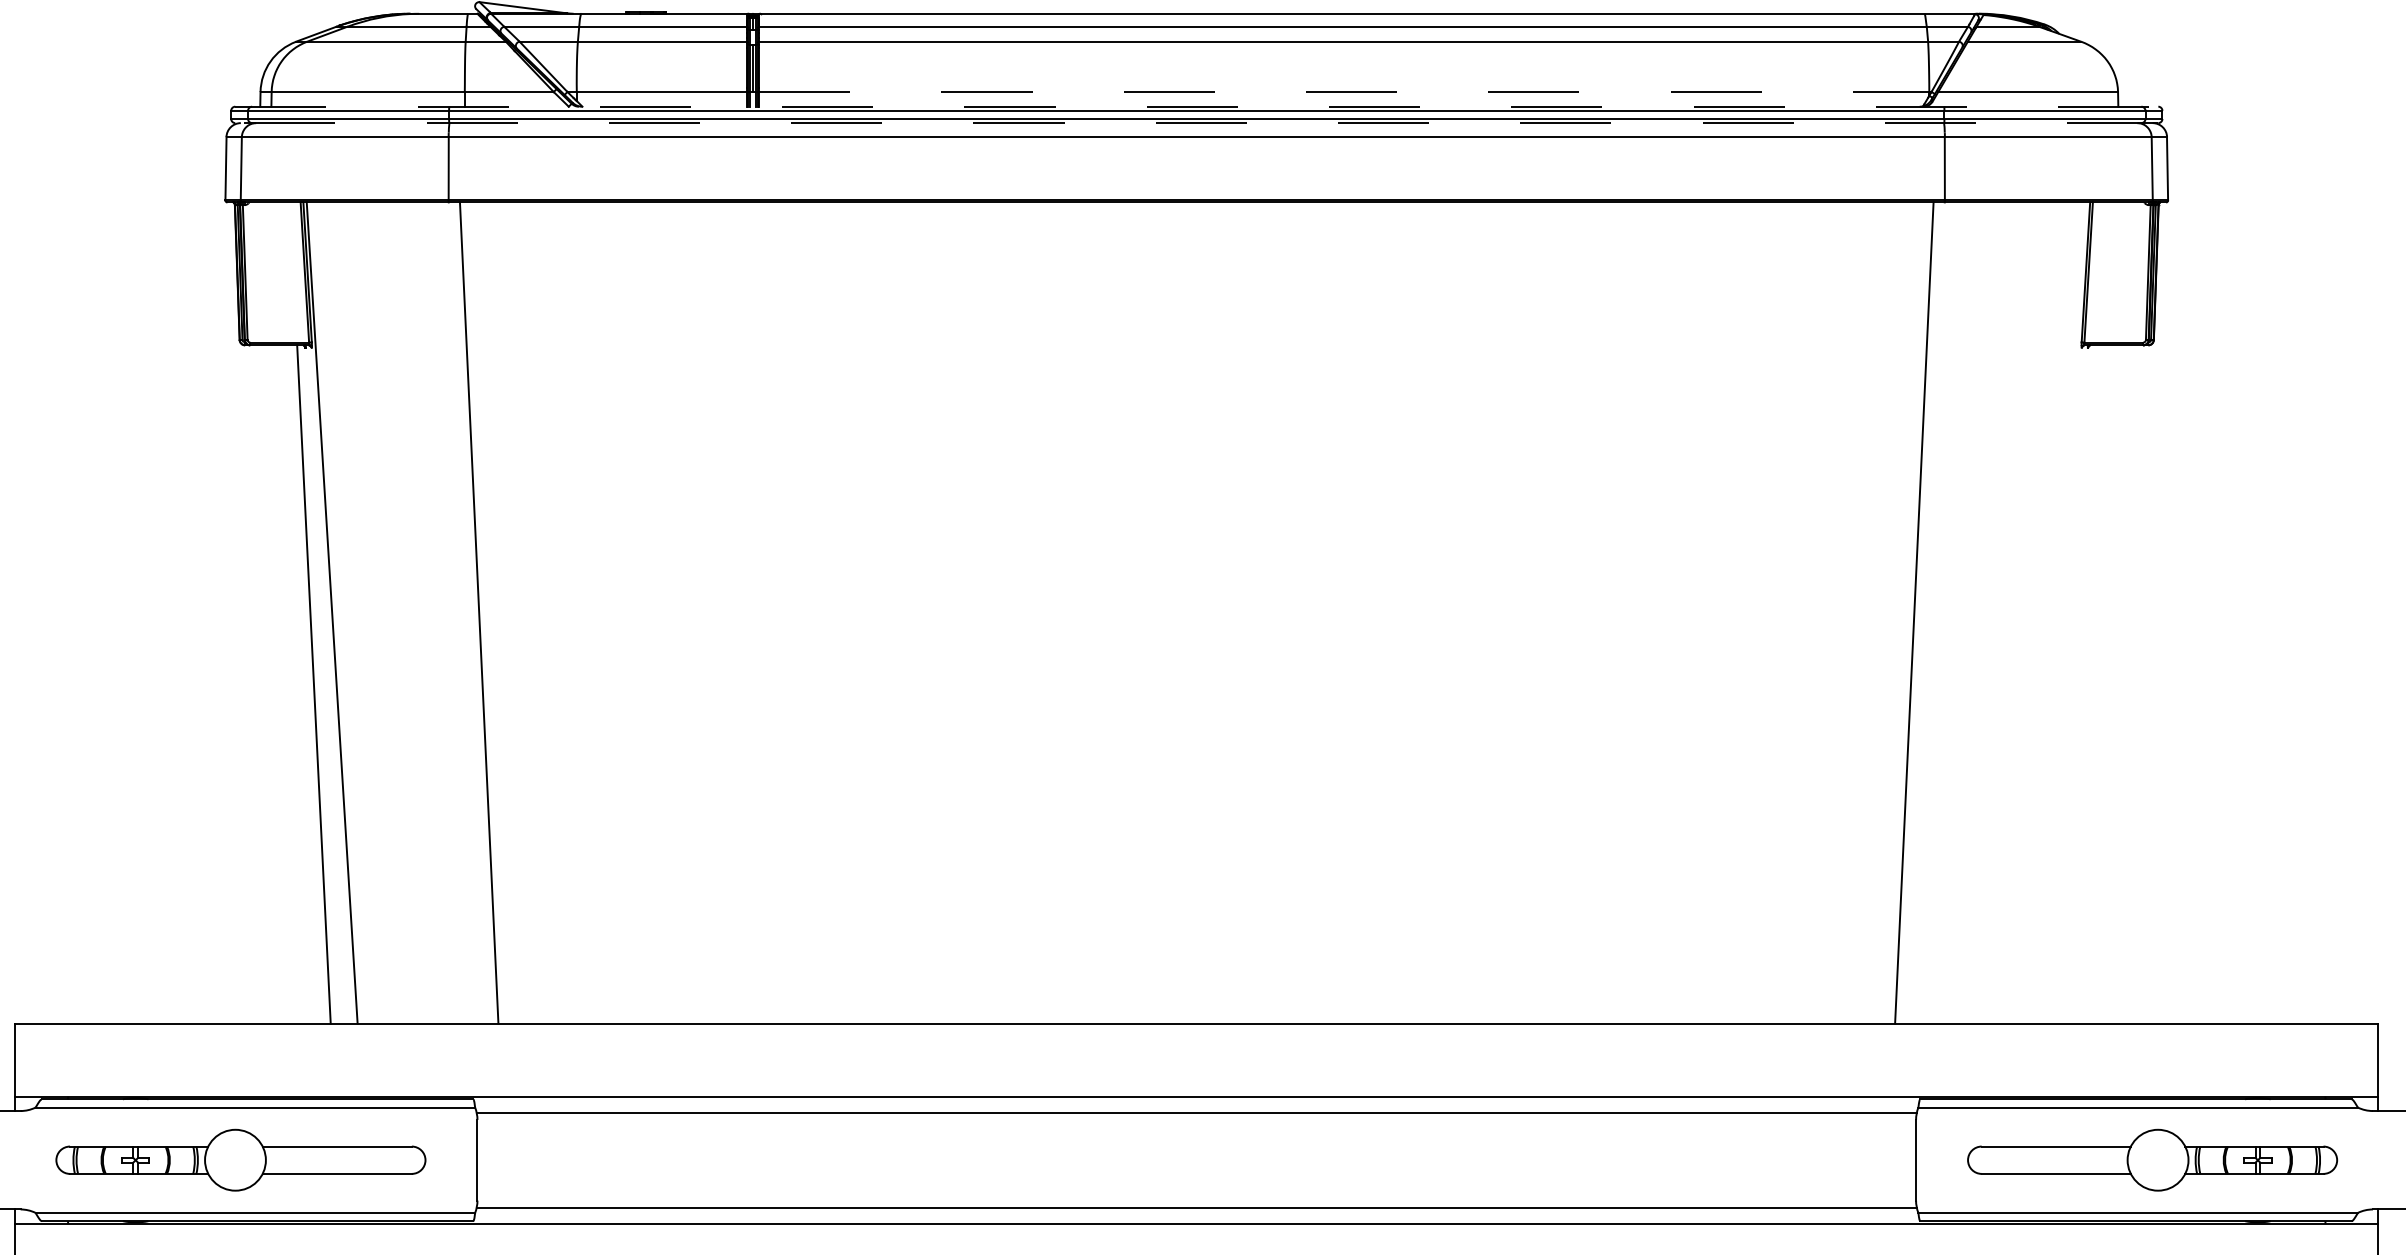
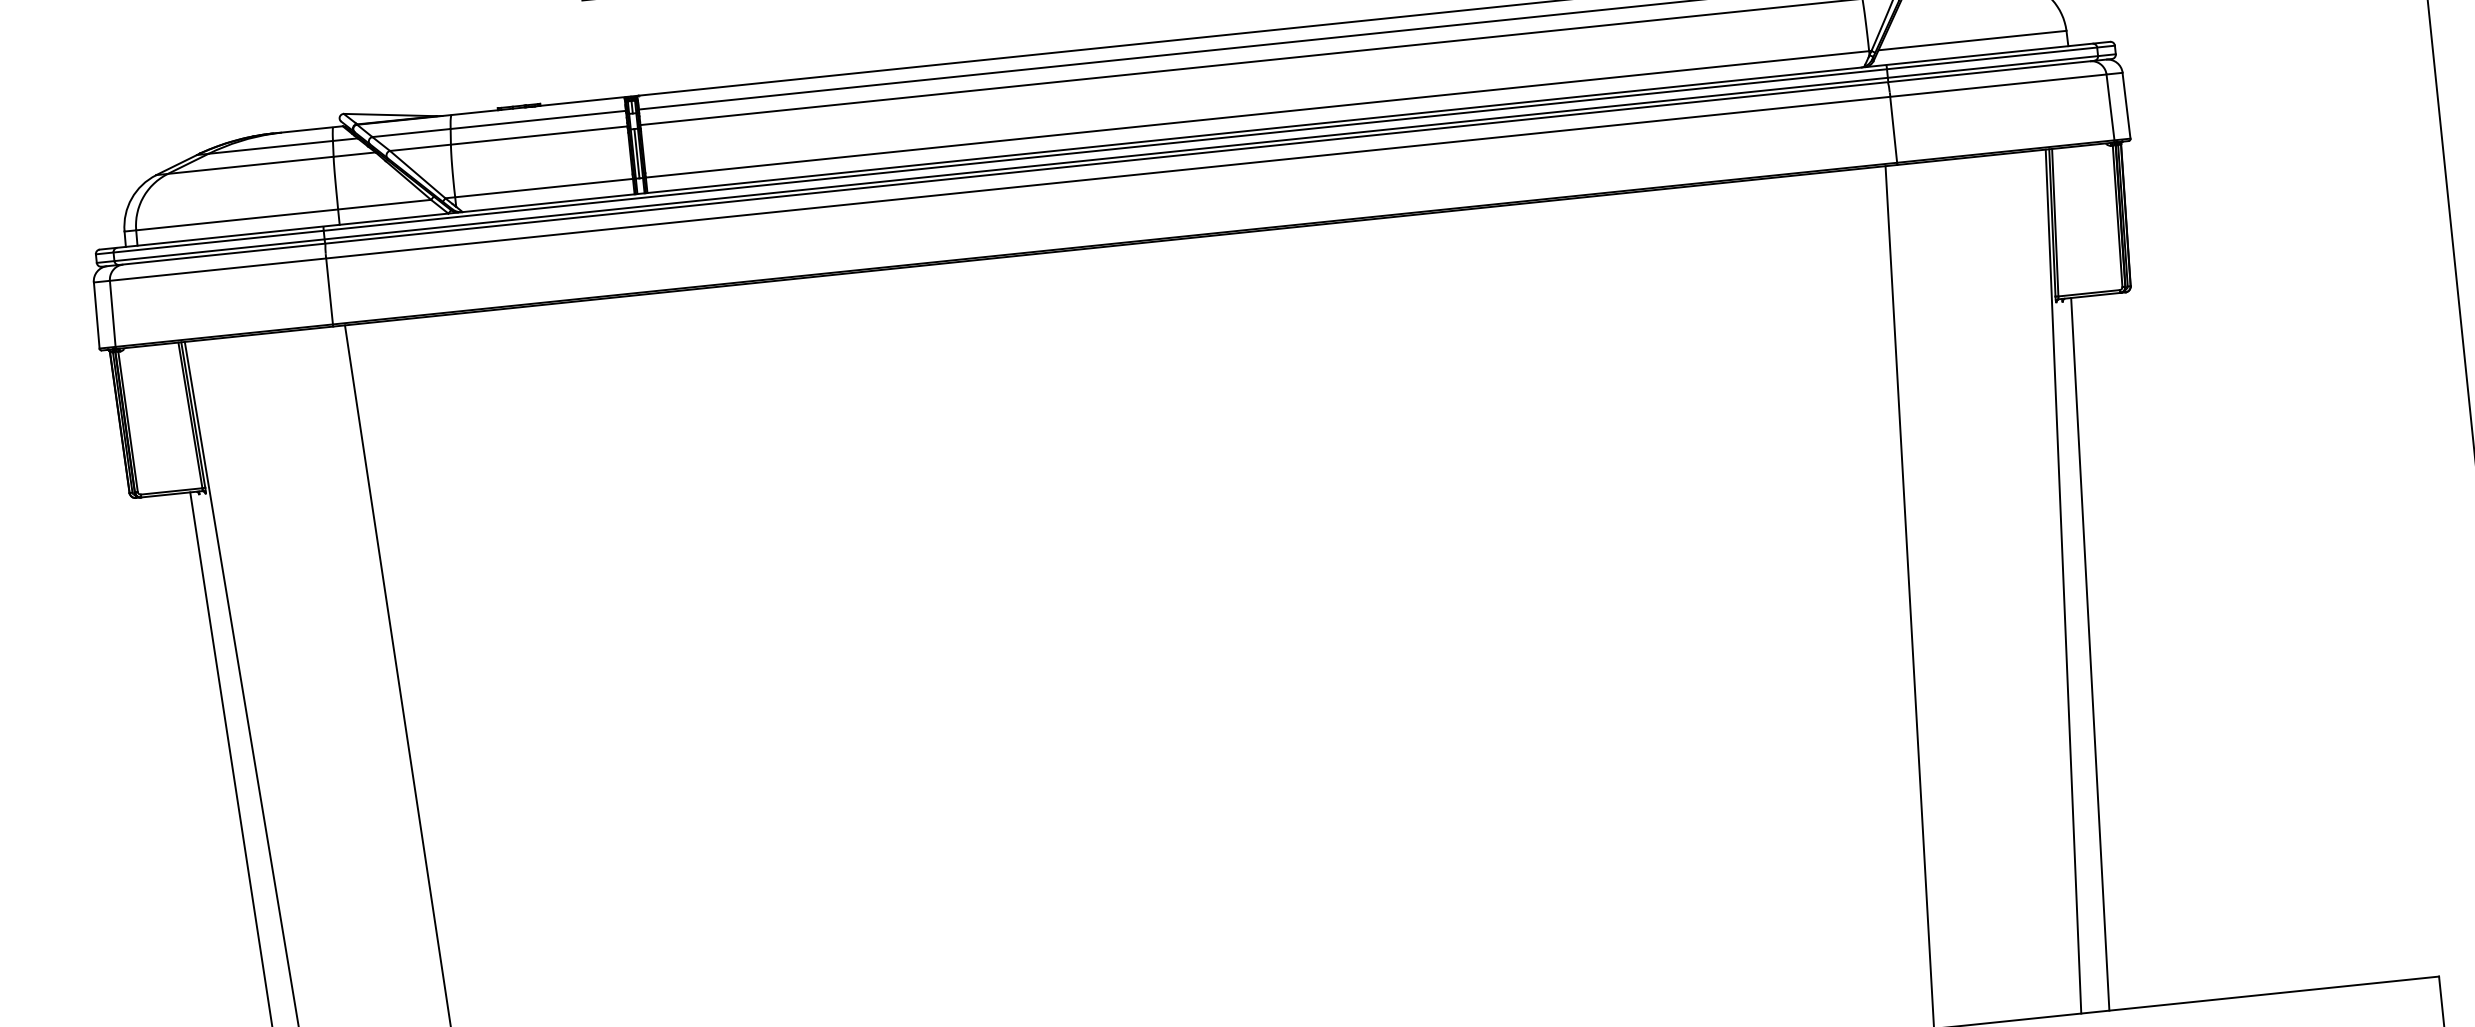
line: (1345, 91) -> (1258, 113), dashed -> solid
line: (1196, 106) -> (1104, 145), dashed -> solid
line: (1196, 123) -> (1106, 163), dashed -> solid
line: (2060, 612) -> (2062, 581), added
line: (2079, 684) -> (2090, 654), added

